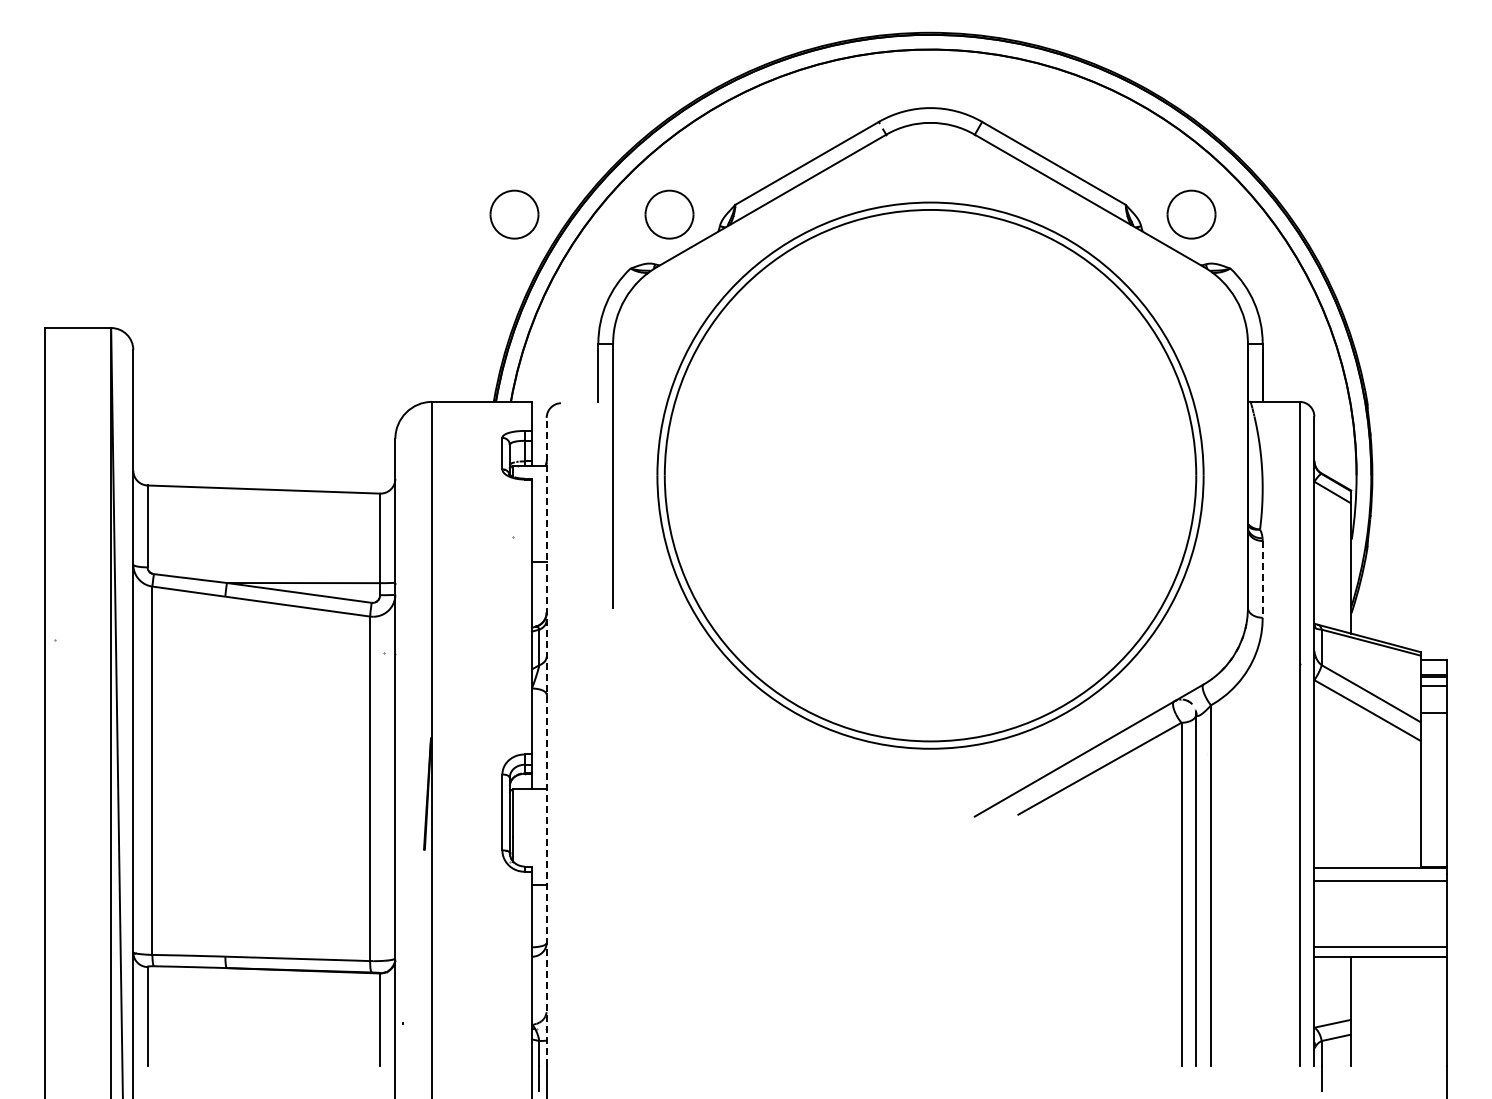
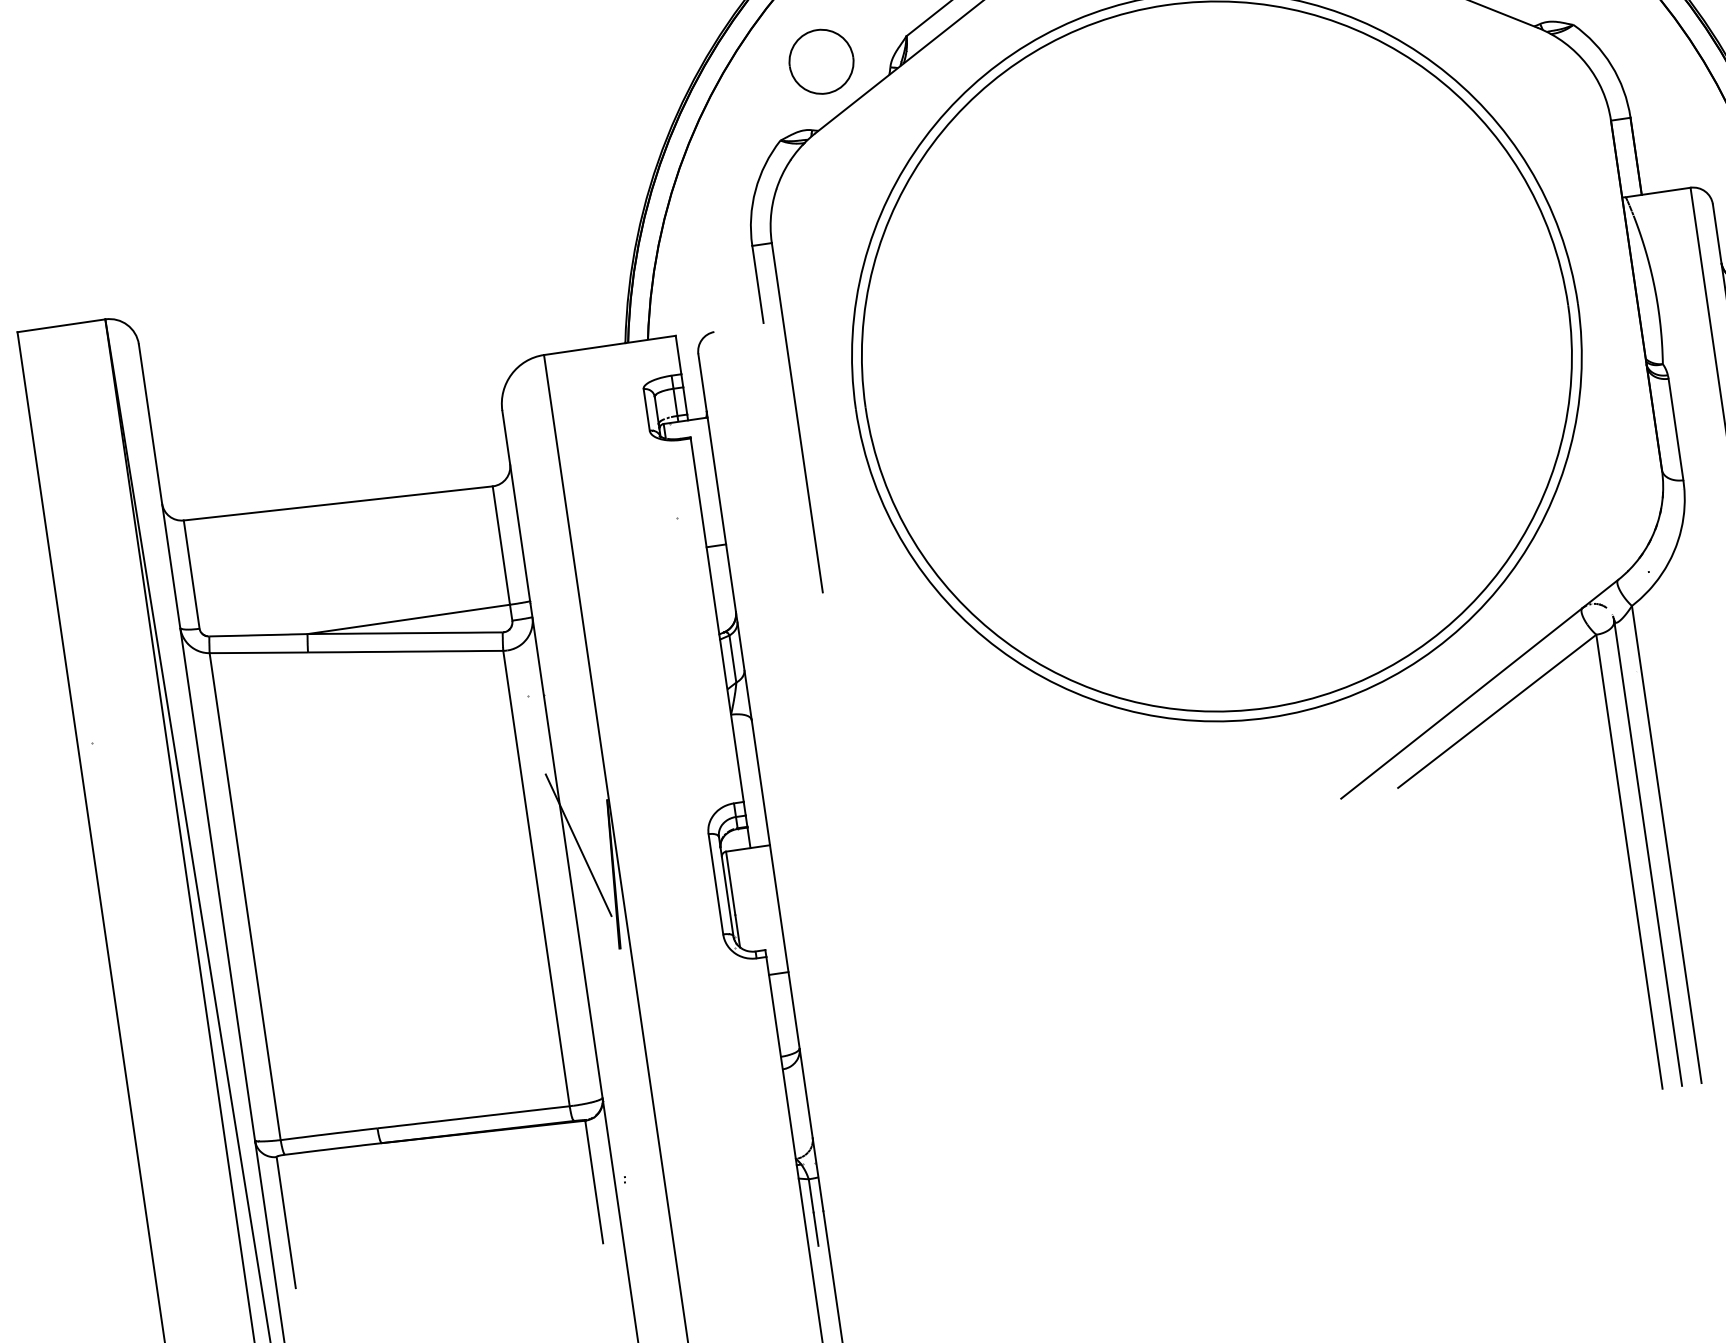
part: (514, 214) -> (616, 91), removed
line: (1262, 579) -> (1675, 429), dashed -> solid
line: (546, 741) -> (760, 781), dashed -> solid
line: (404, 768) -> (578, 845), added

